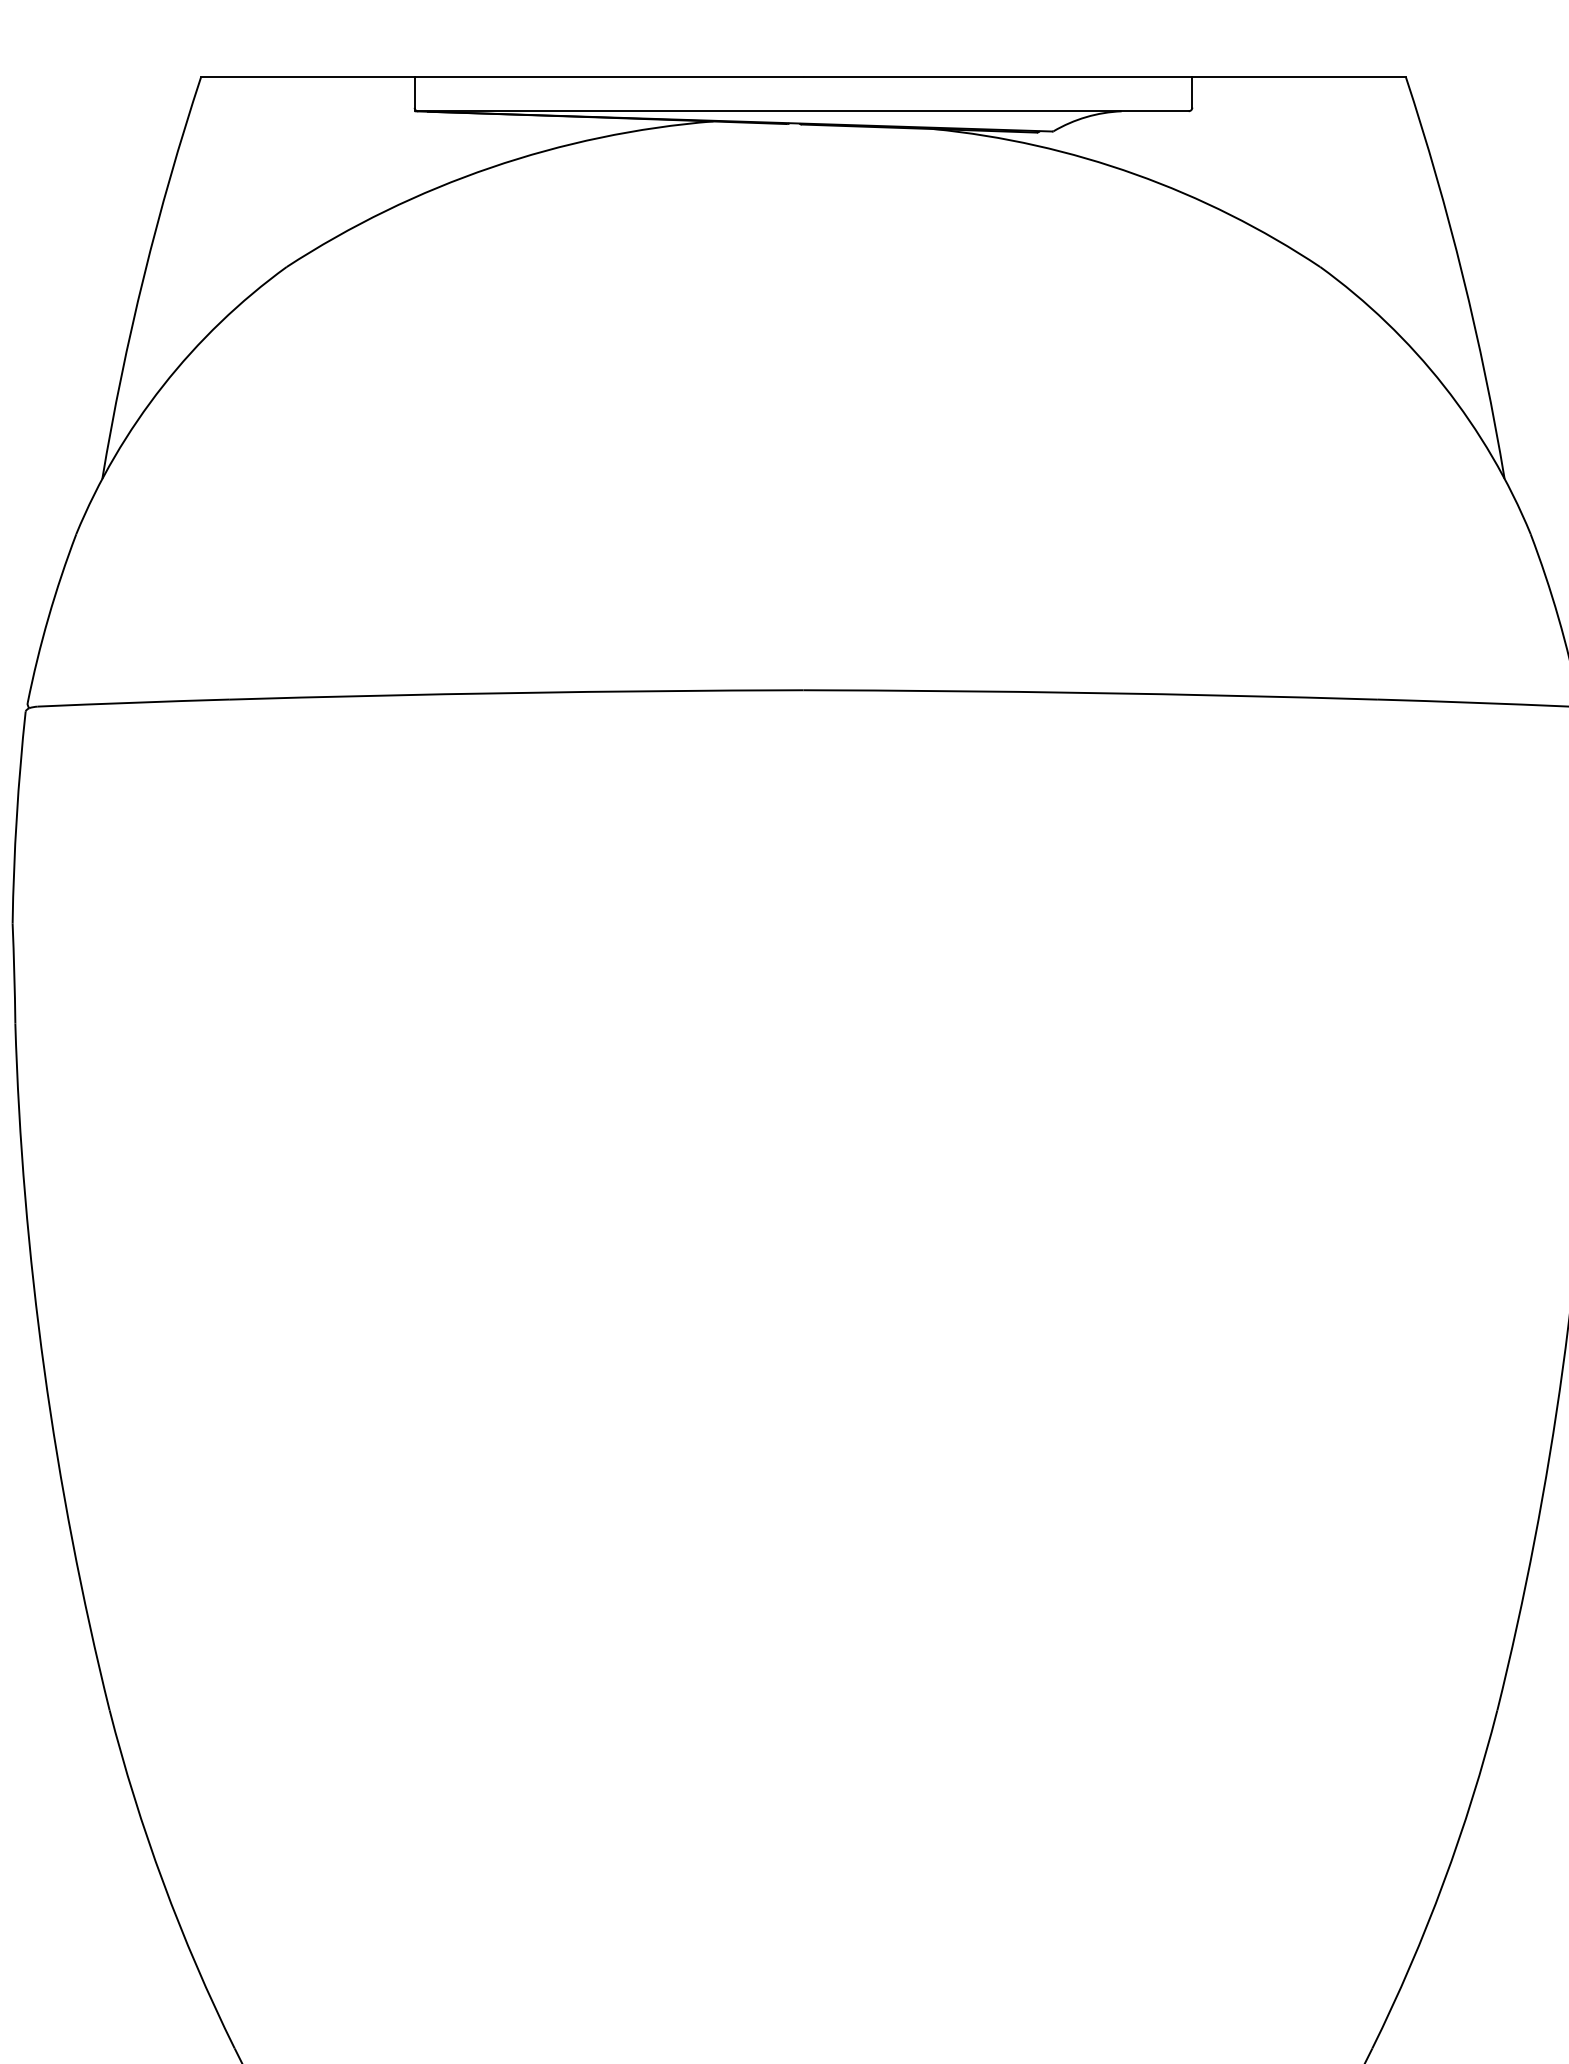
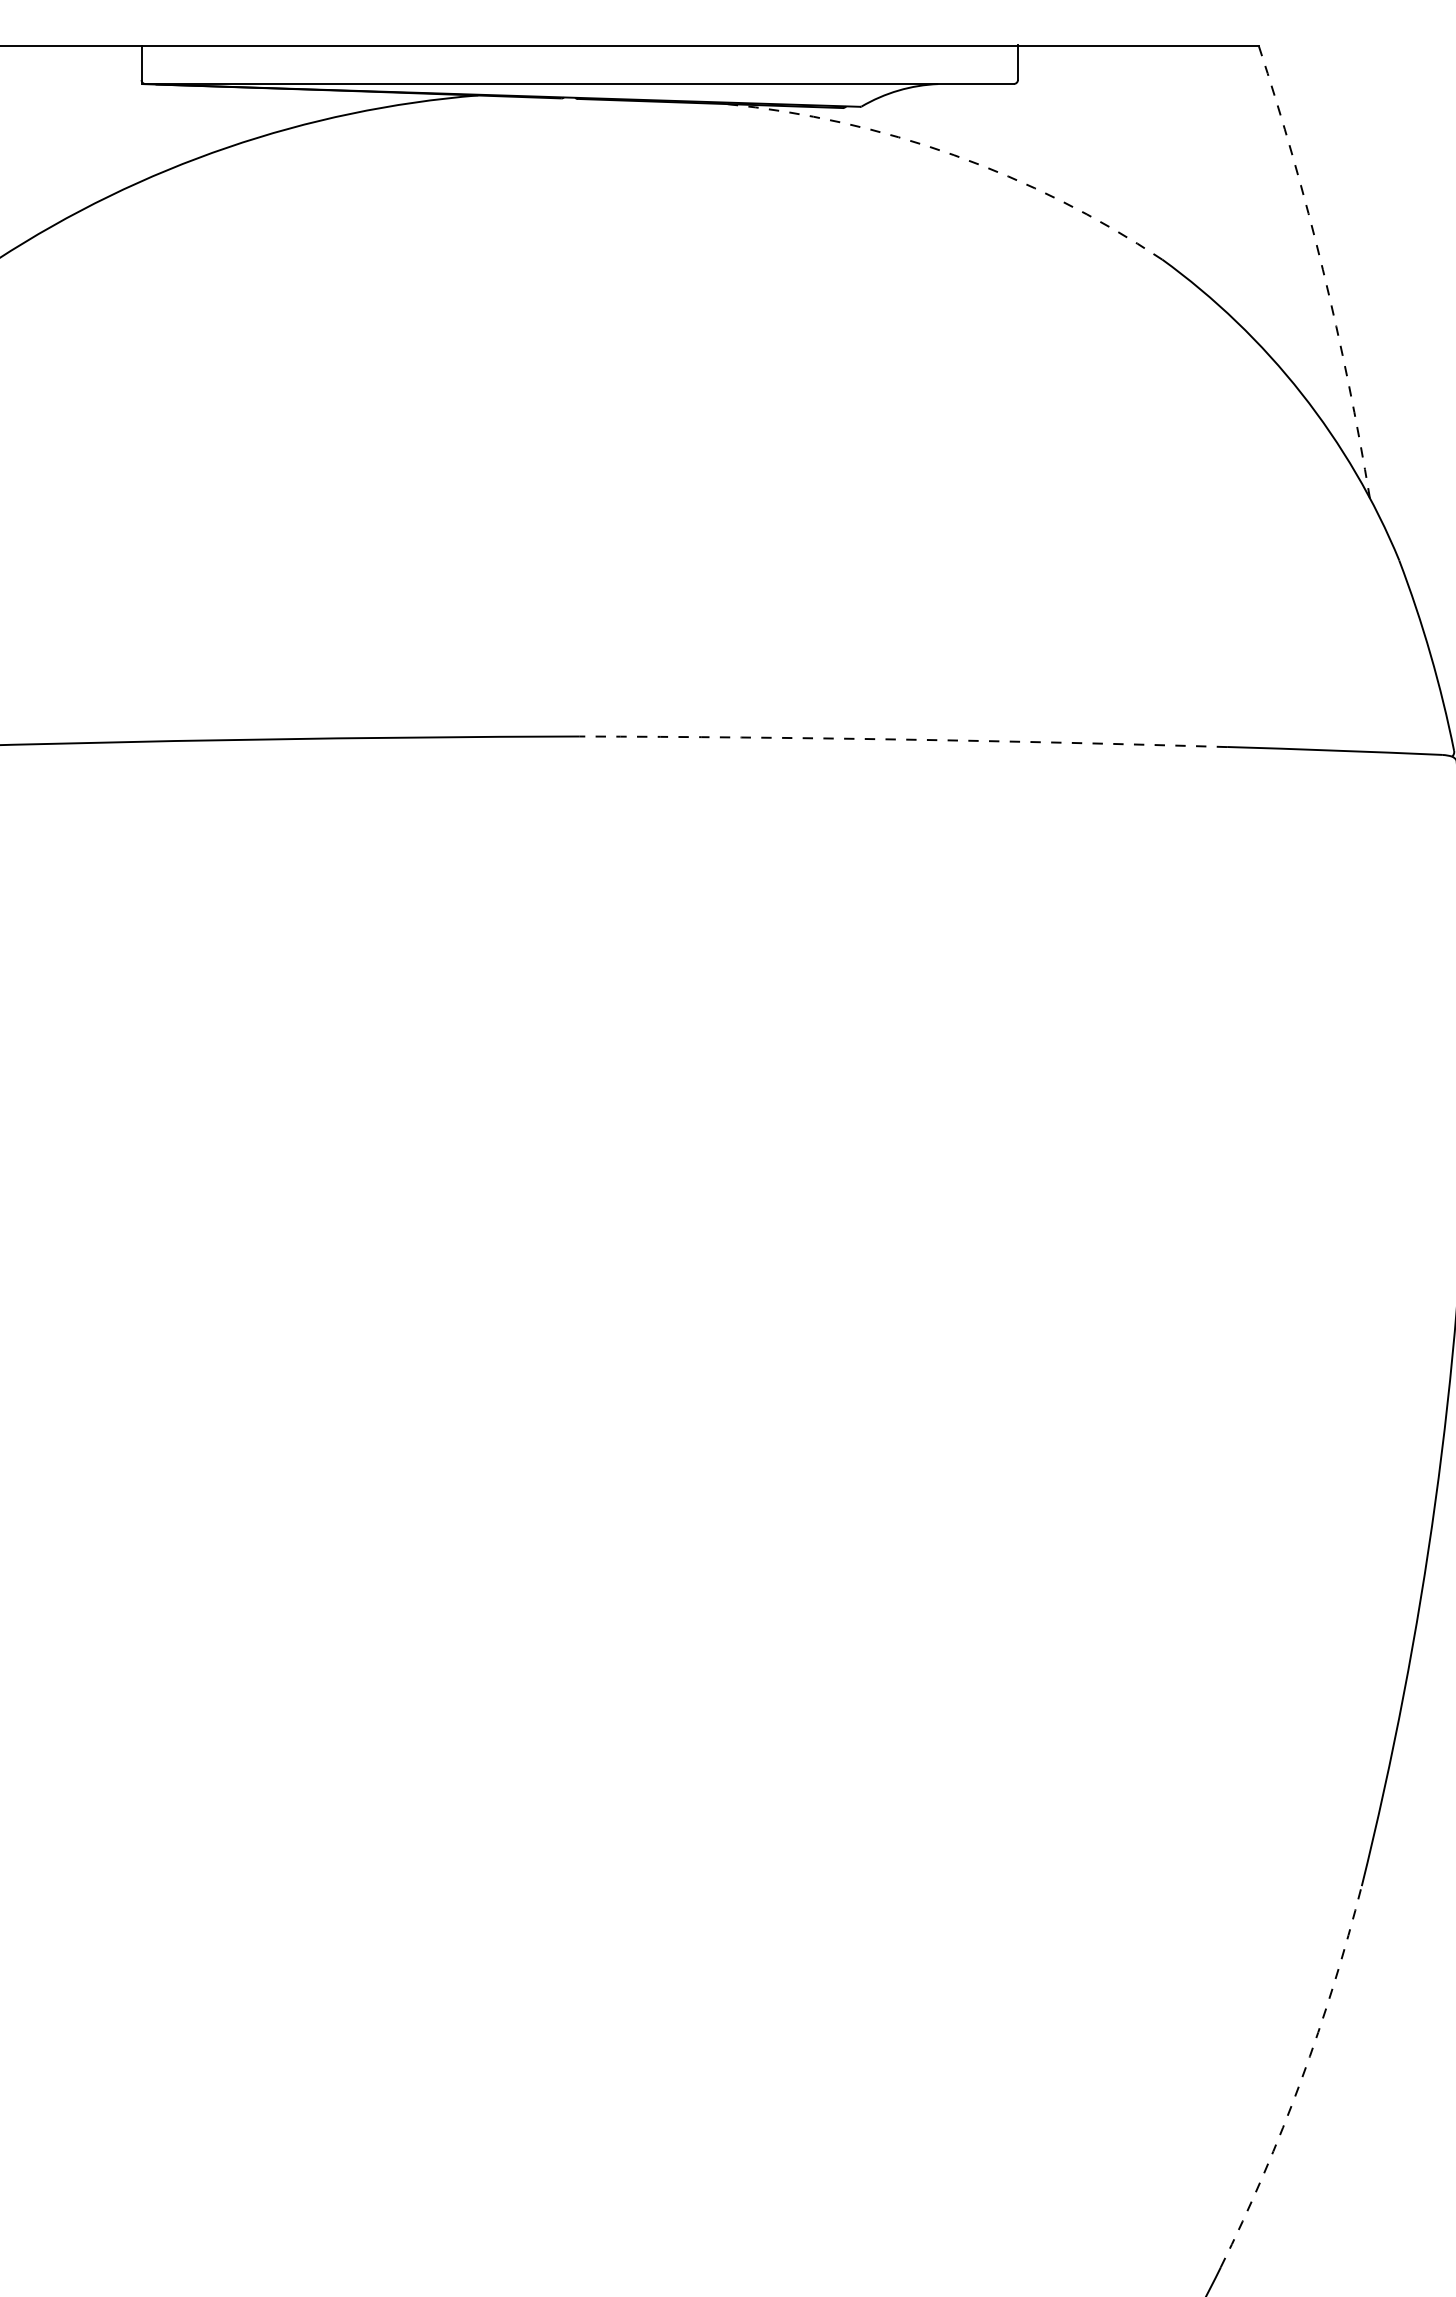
arc: (1135, 174) -> (953, 155), solid -> dashed
arc: (1462, 276) -> (1322, 270), solid -> dashed
arc: (1090, 692) -> (903, 739), solid -> dashed
arc: (1443, 1882) -> (1301, 2080), solid -> dashed

